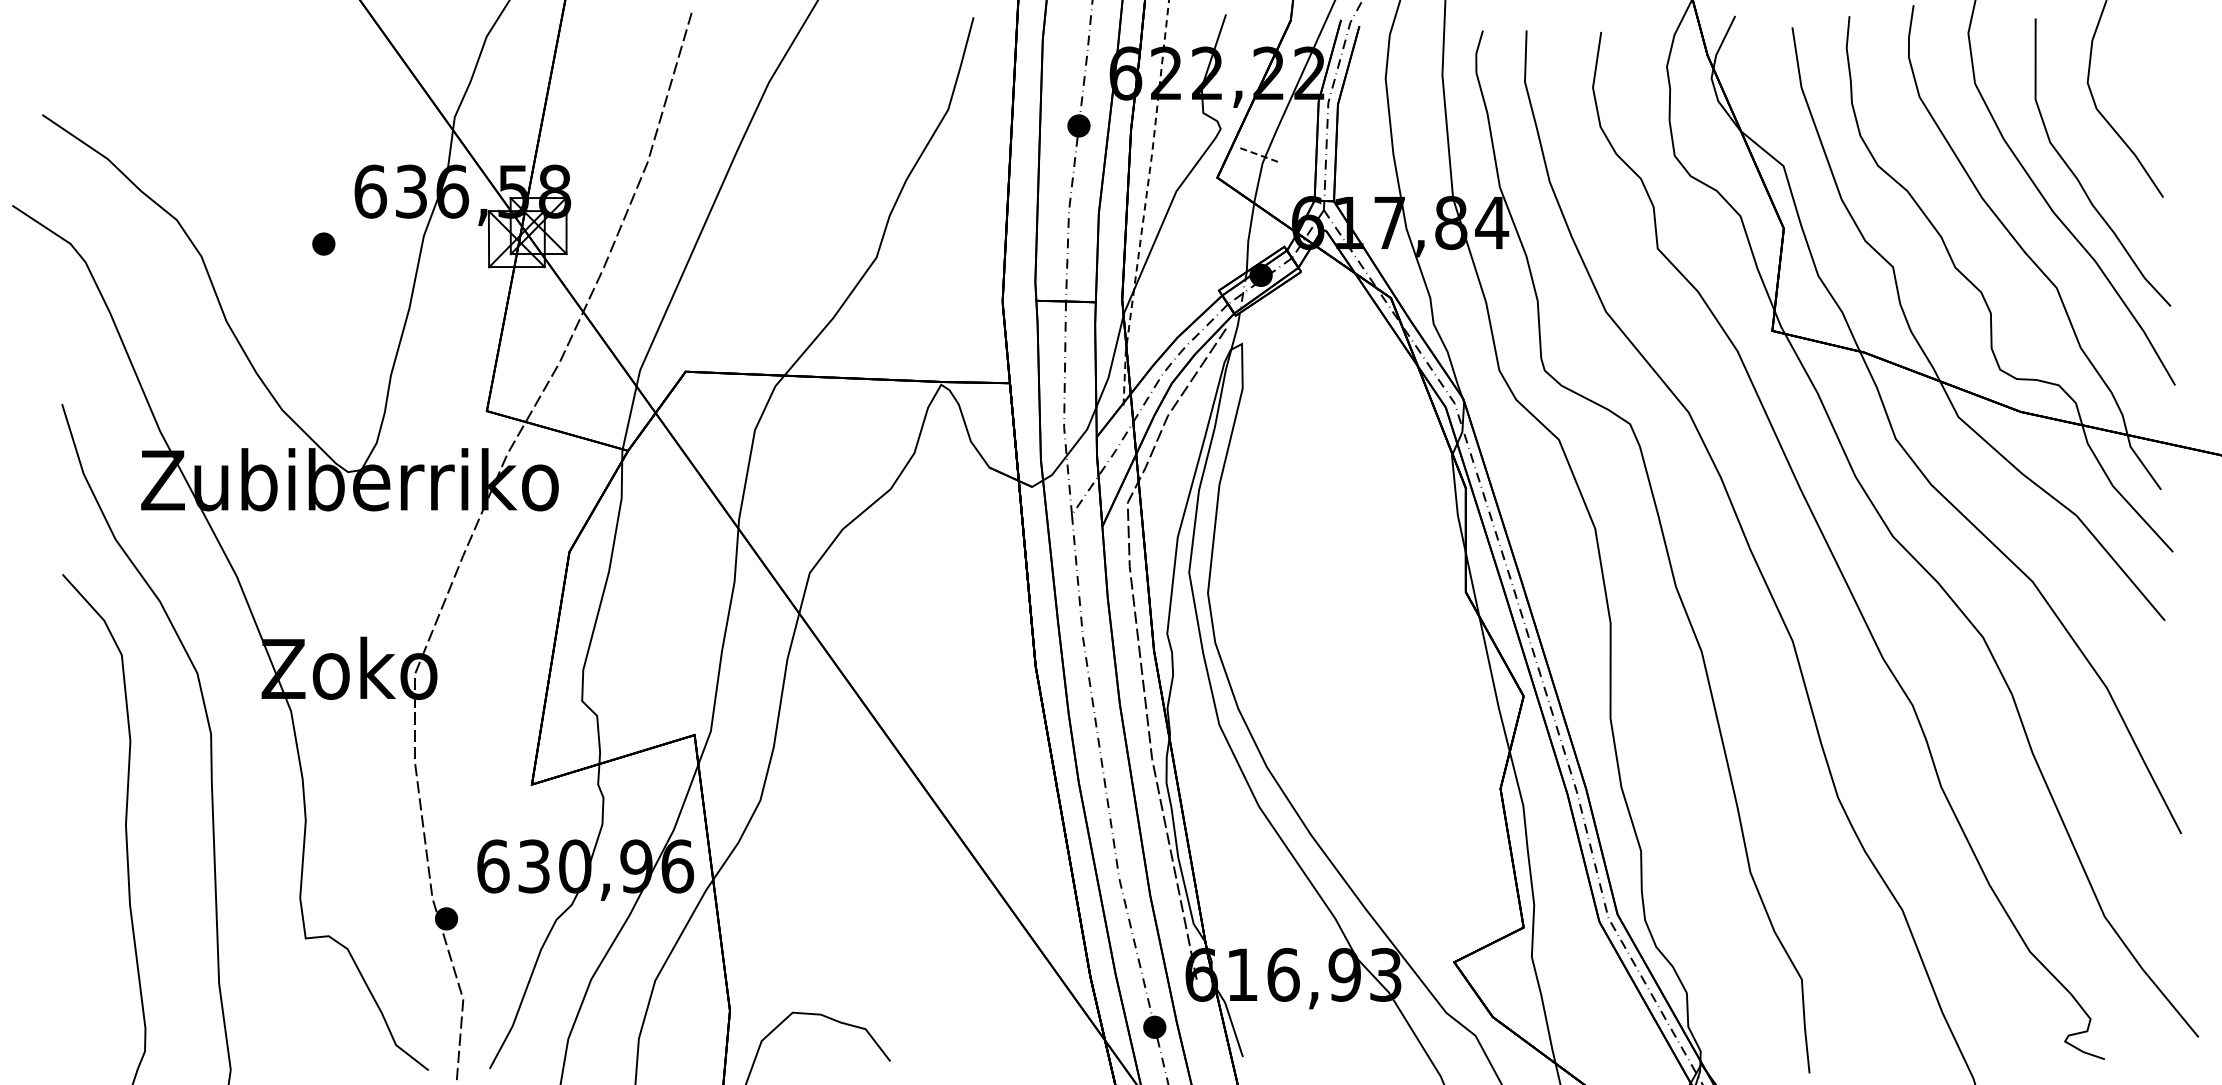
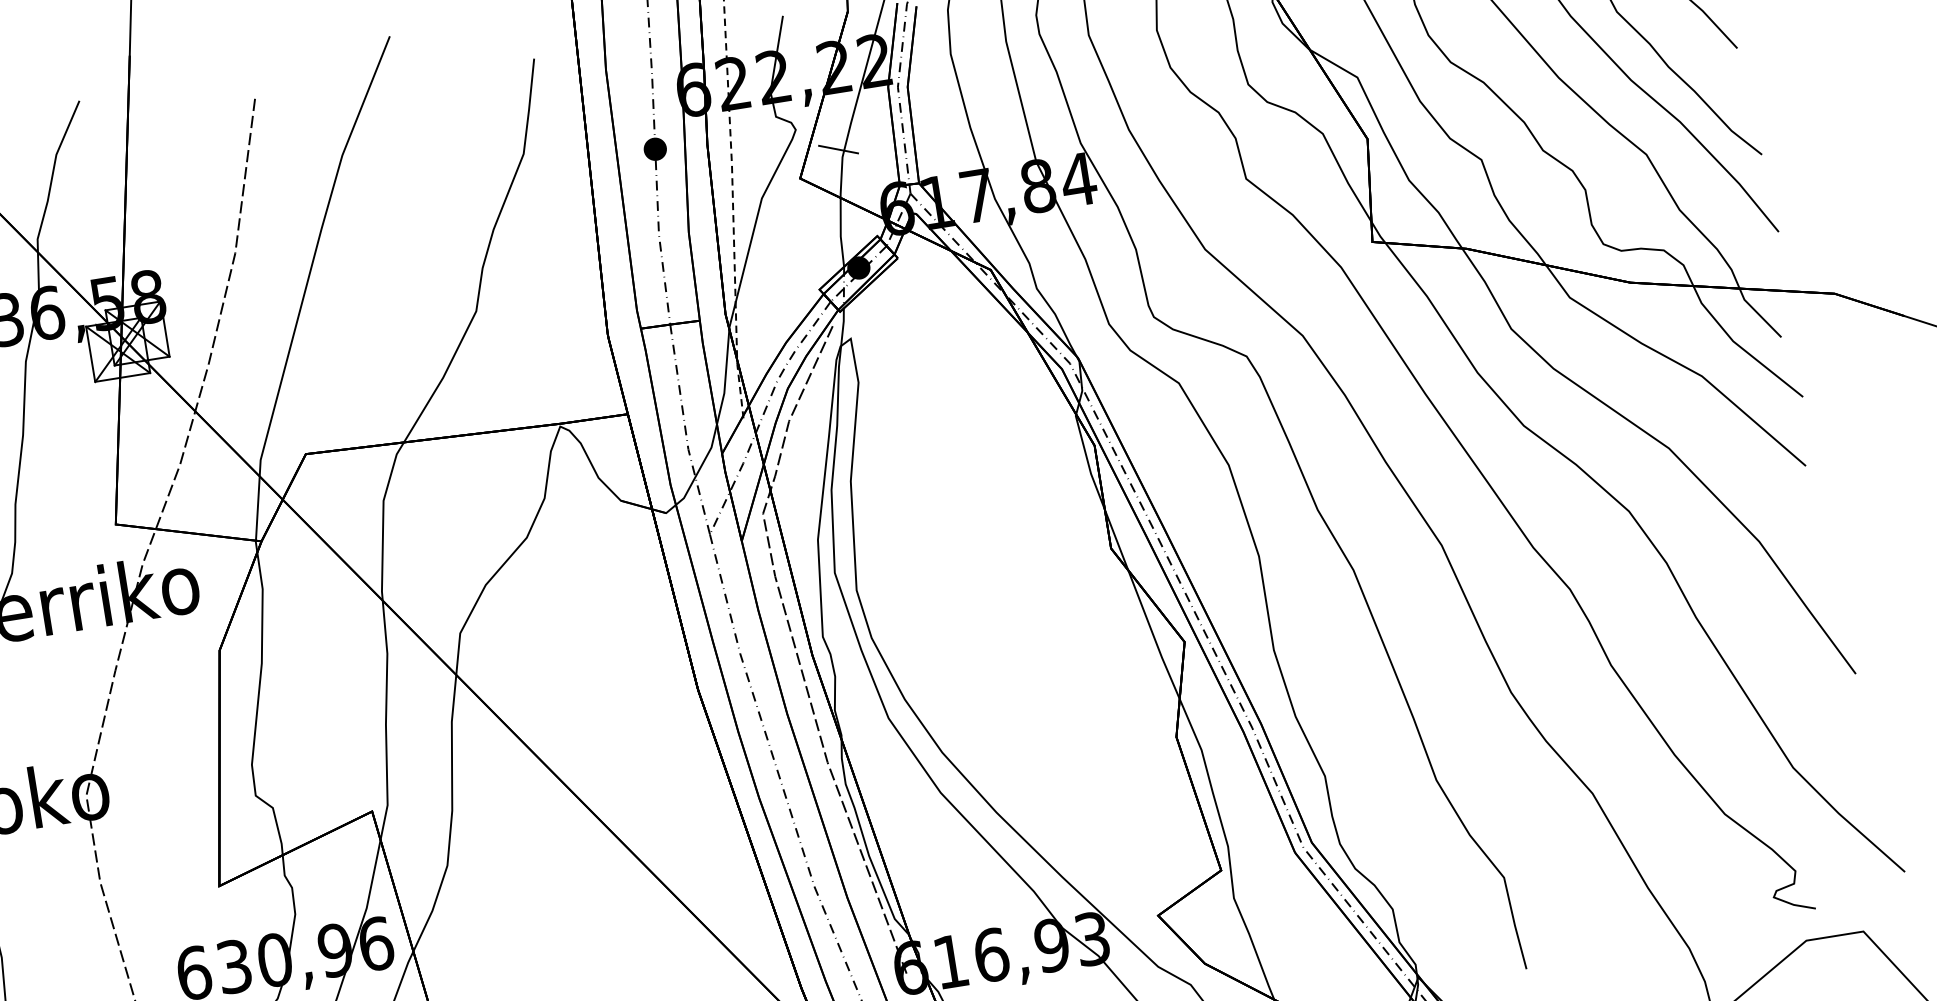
line: (1259, 155) -> (838, 149), dashed -> solid

